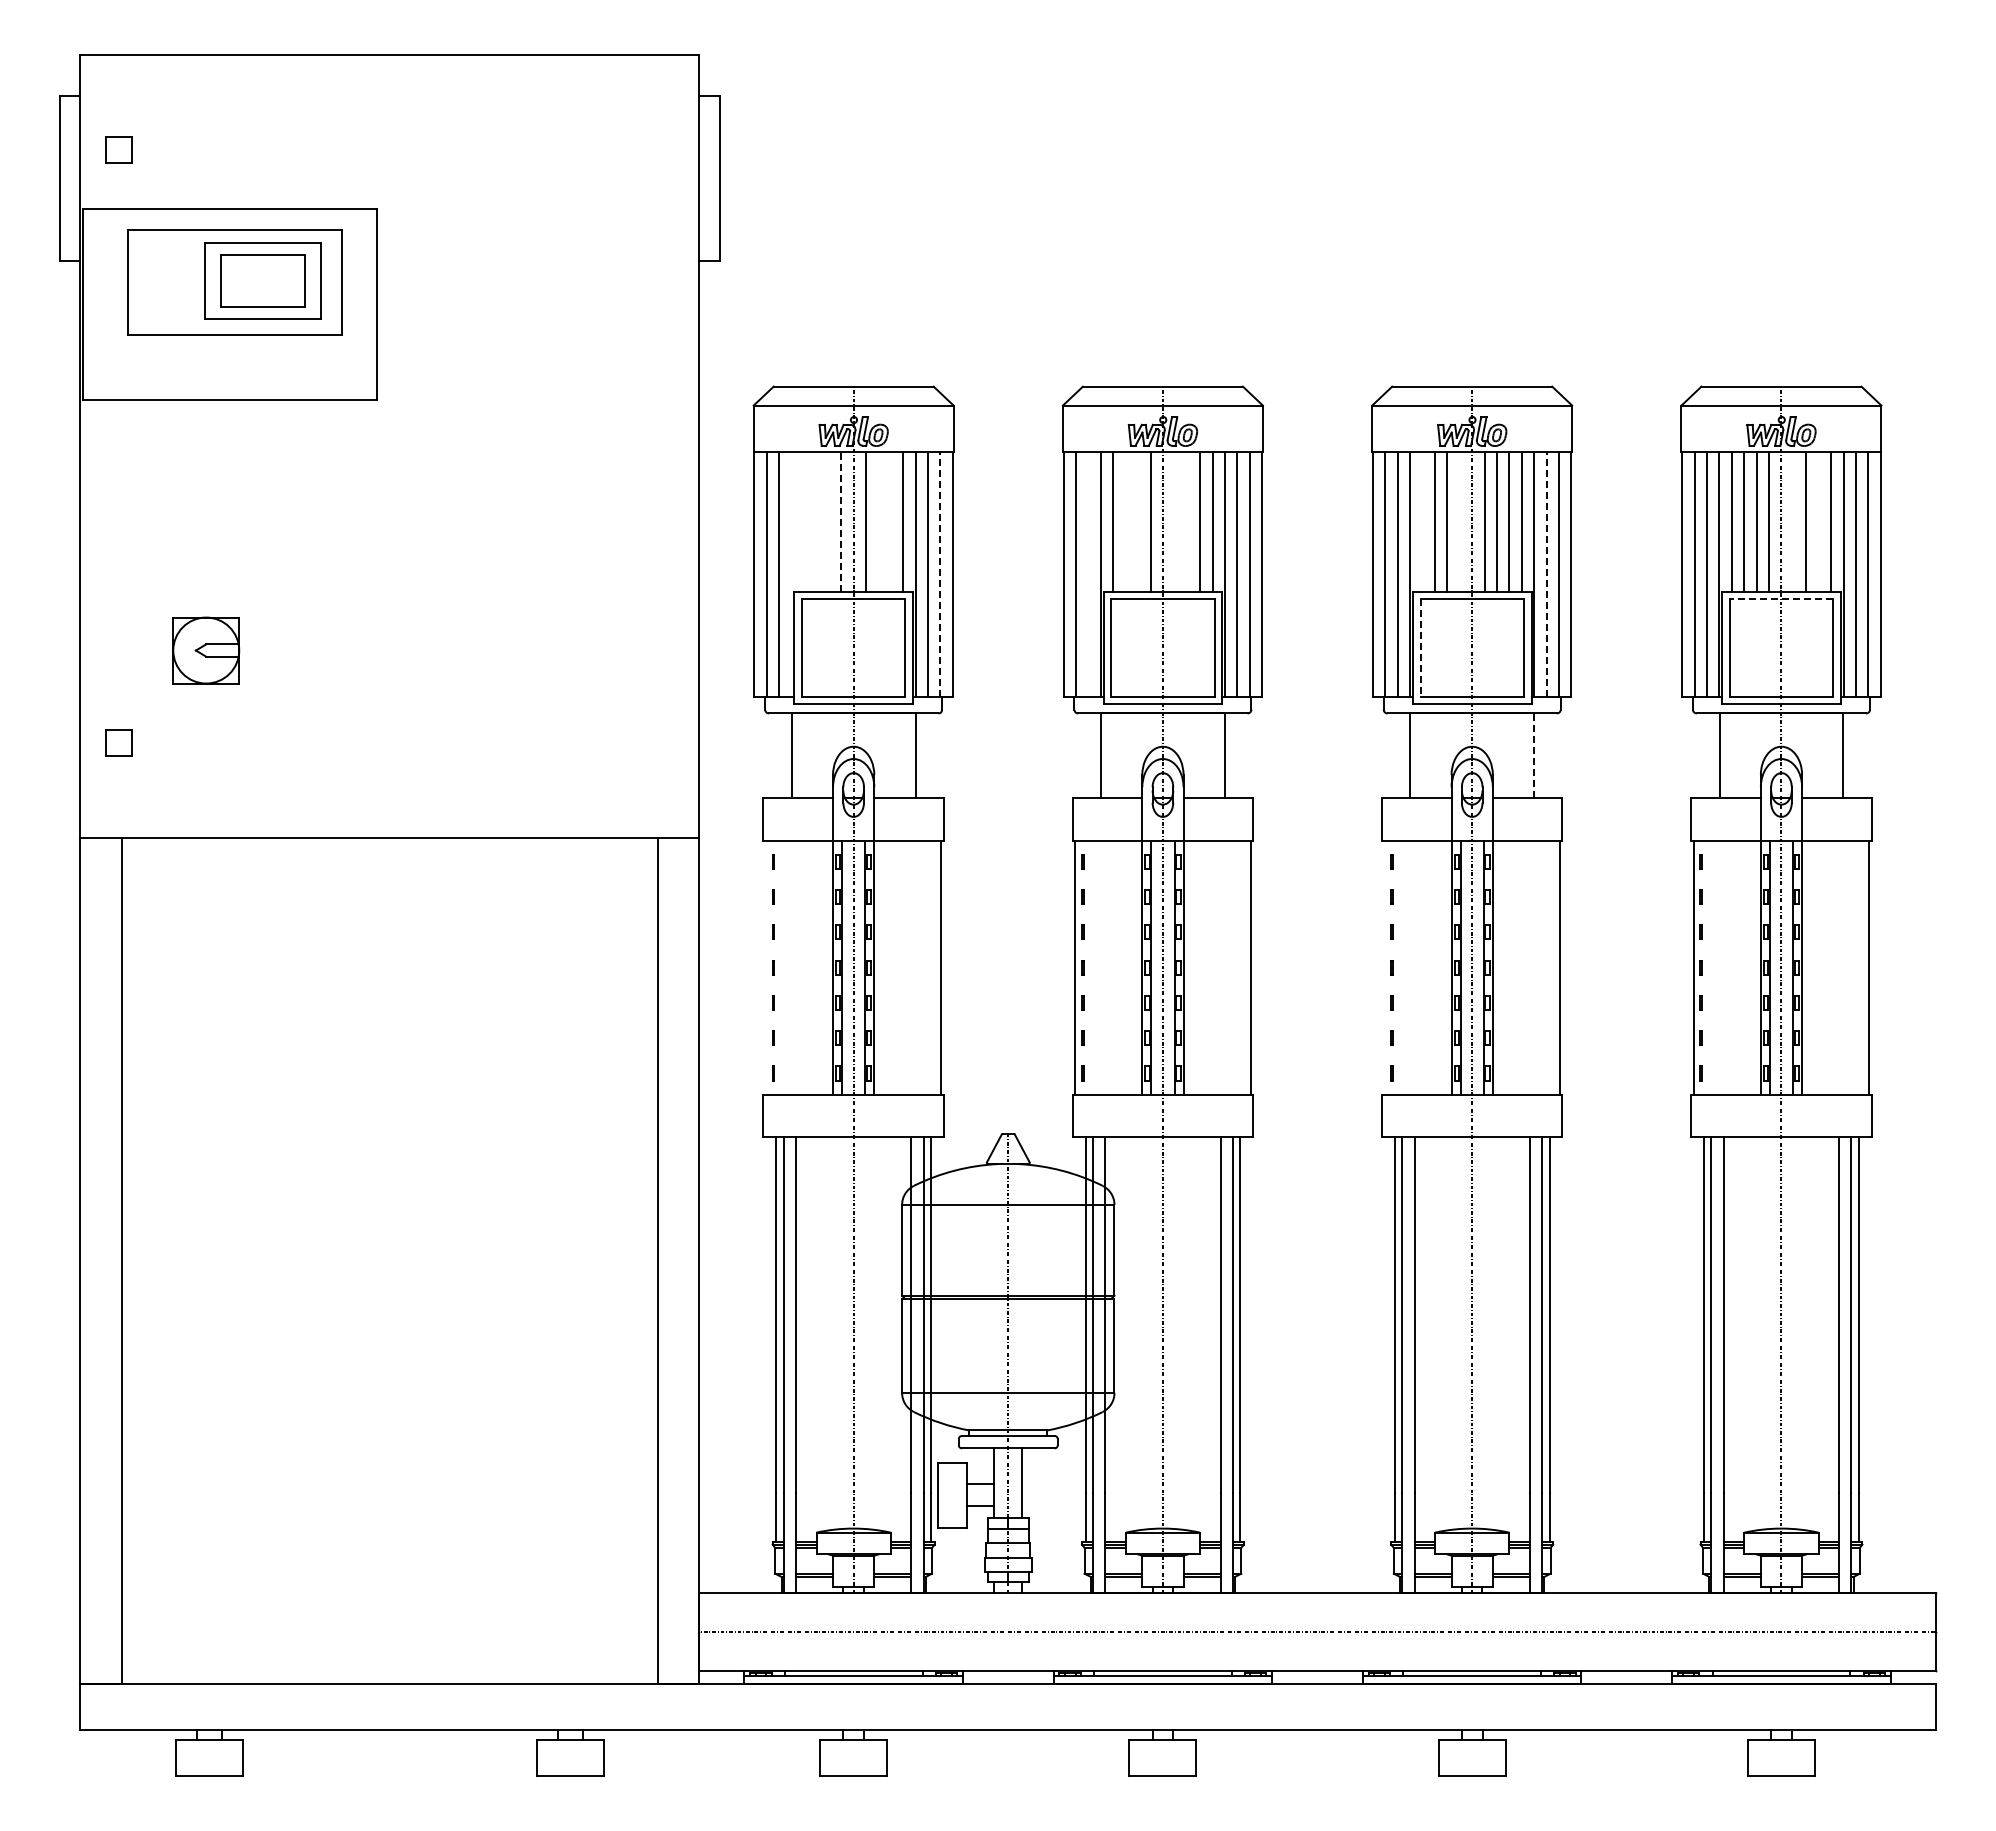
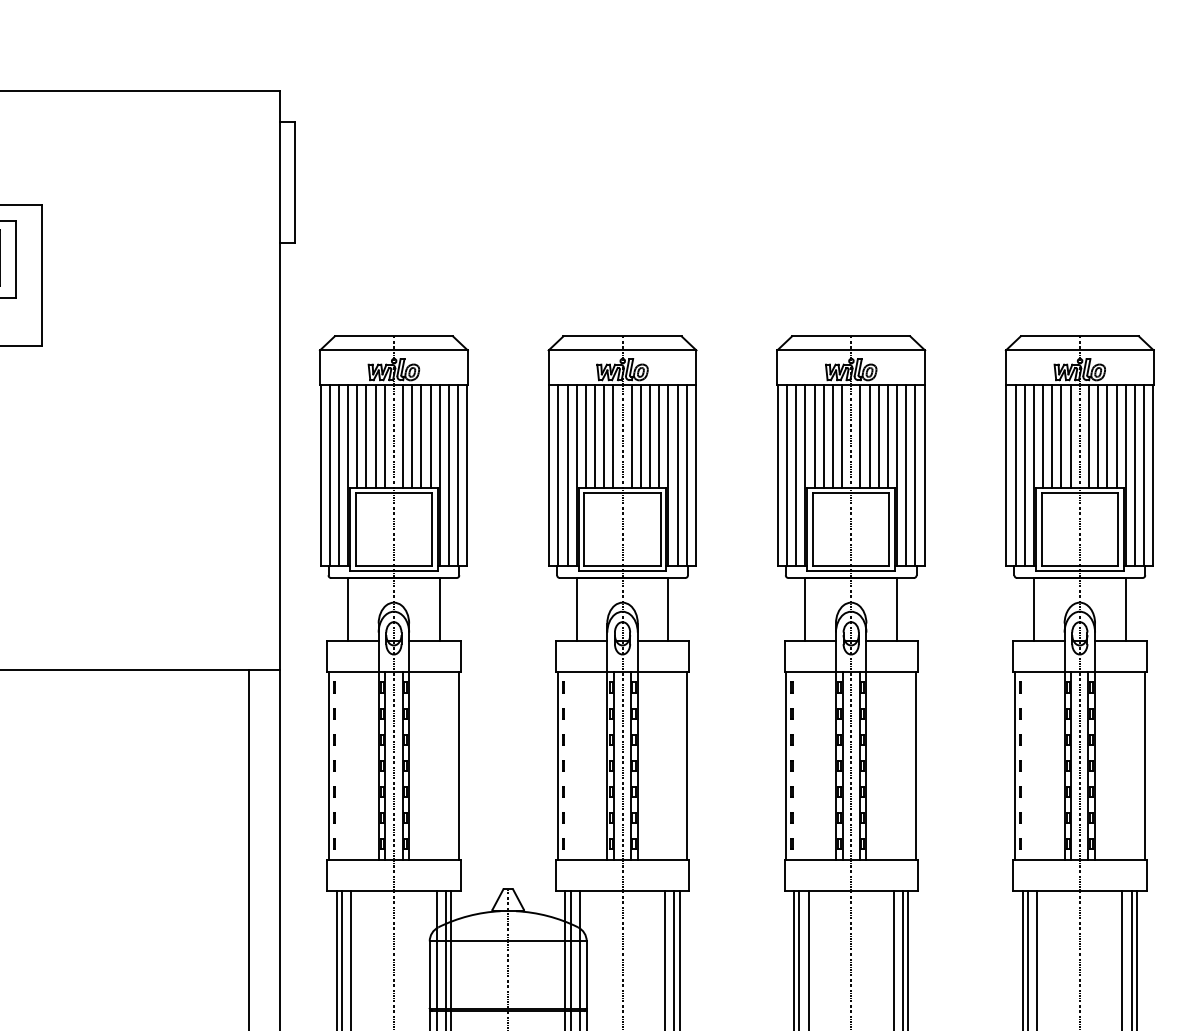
line: (804, 521) -> (357, 436), added
line: (816, 521) -> (366, 436), added
line: (828, 521) -> (375, 436), added
line: (841, 521) -> (384, 436), dashed -> solid
line: (878, 521) -> (412, 436), added
line: (890, 521) -> (421, 436), added
line: (1125, 521) -> (594, 436), added
line: (1138, 521) -> (604, 436), added
line: (1175, 521) -> (631, 436), added
line: (1187, 521) -> (640, 436), added
line: (1422, 521) -> (814, 436), added
line: (1459, 521) -> (841, 436), added
line: (1793, 521) -> (1088, 436), added
line: (1818, 521) -> (1107, 436), added
line: (791, 574) -> (347, 475), added
line: (940, 574) -> (458, 475), dashed -> solid
line: (1088, 574) -> (567, 475), added
line: (1546, 574) -> (906, 475), dashed -> solid
line: (1781, 599) -> (1079, 493), dashed -> solid
line: (1420, 648) -> (812, 530), dashed -> solid
line: (1534, 755) -> (897, 609), dashed -> solid
line: (766, 967) -> (329, 765), added
line: (1384, 967) -> (786, 765), added

